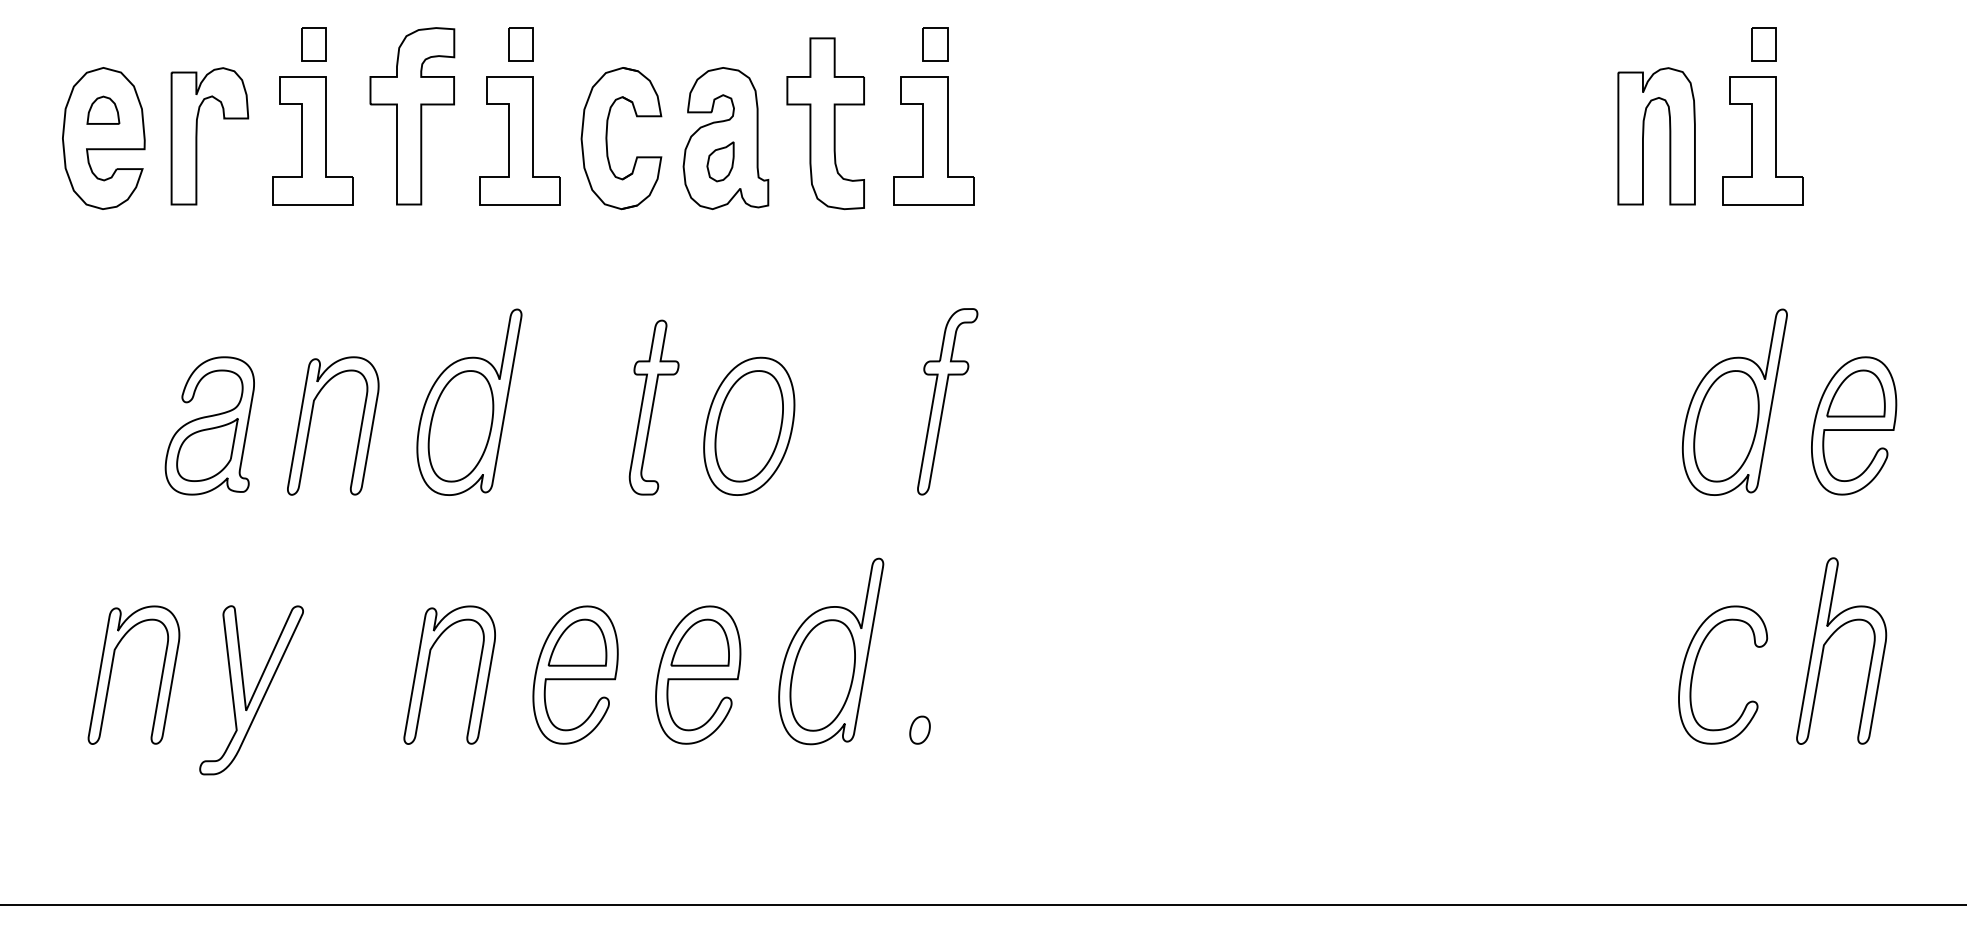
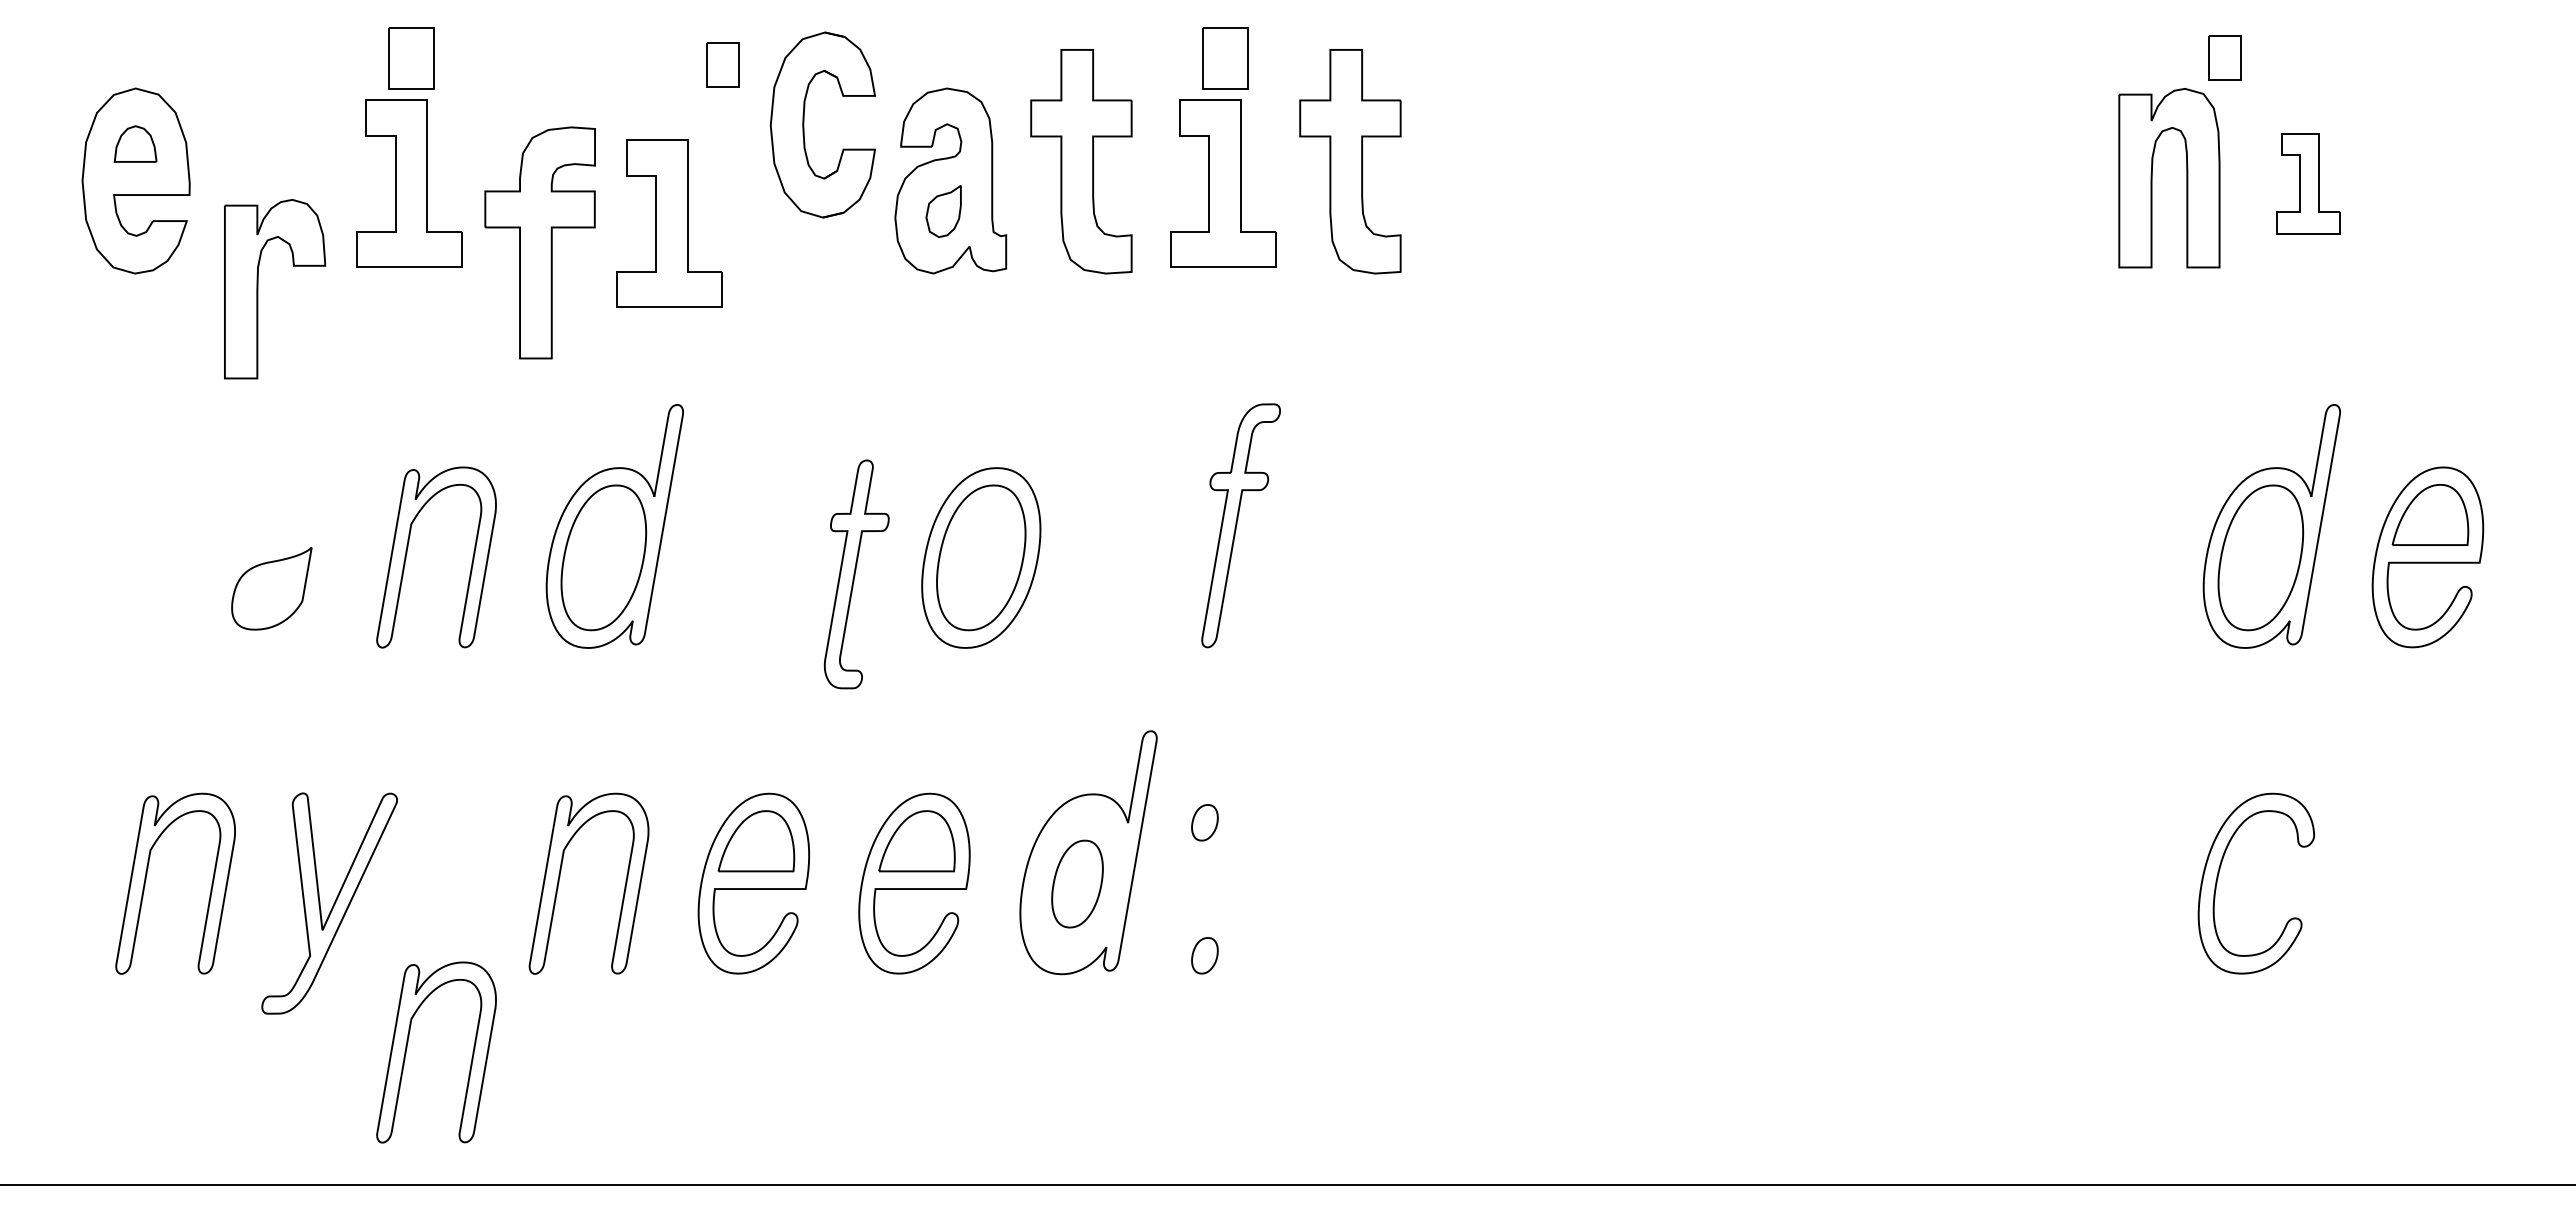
part: (314, 44) -> (411, 57), size x1.4
part: (521, 44) -> (722, 64), moved
part: (935, 44) -> (1224, 57), size x1.4
part: (1763, 44) -> (2224, 57), moved
part: (411, 115) -> (539, 242), moved
part: (1031, 123) -> (1350, 161), added
part: (197, 136) -> (258, 289), moved
part: (607, 138) -> (804, 124), moved
part: (519, 140) -> (669, 223), moved
part: (1762, 140) -> (2308, 183), size x0.6
part: (653, 407) -> (856, 574), moved
part: (209, 426) -> (274, 557), removed
part: (919, 628) -> (1204, 822), added
part: (1828, 640) -> (2394, 838), removed
part: (822, 674) -> (1077, 883), size x0.6
part: (311, 801) -> (407, 1048), added

